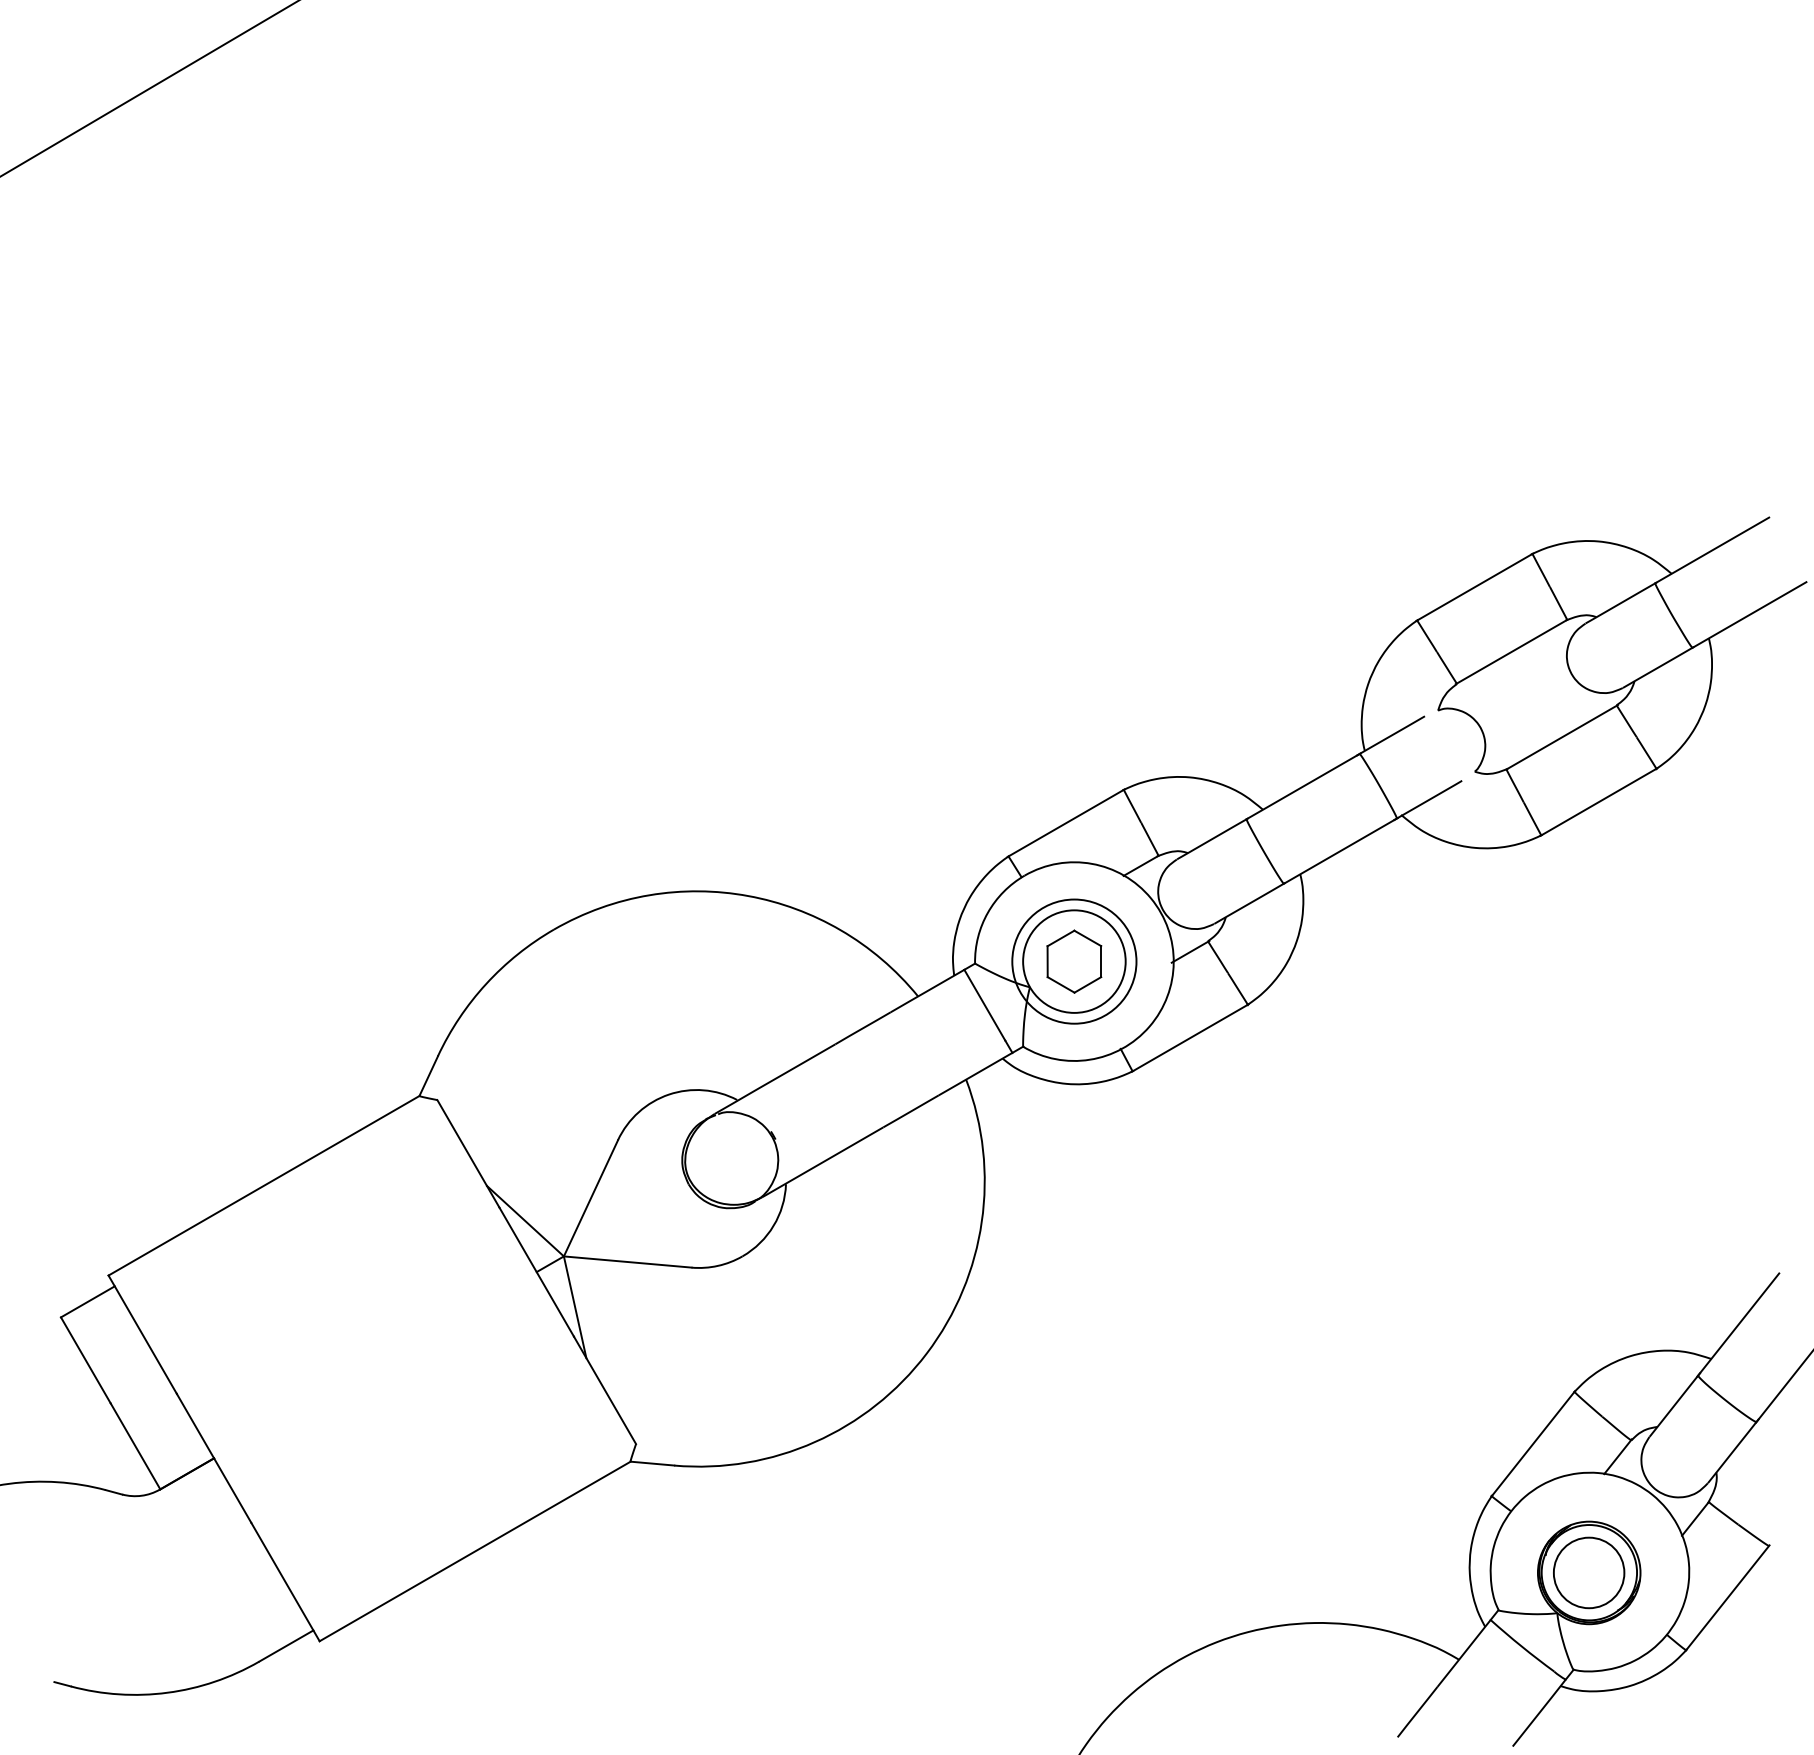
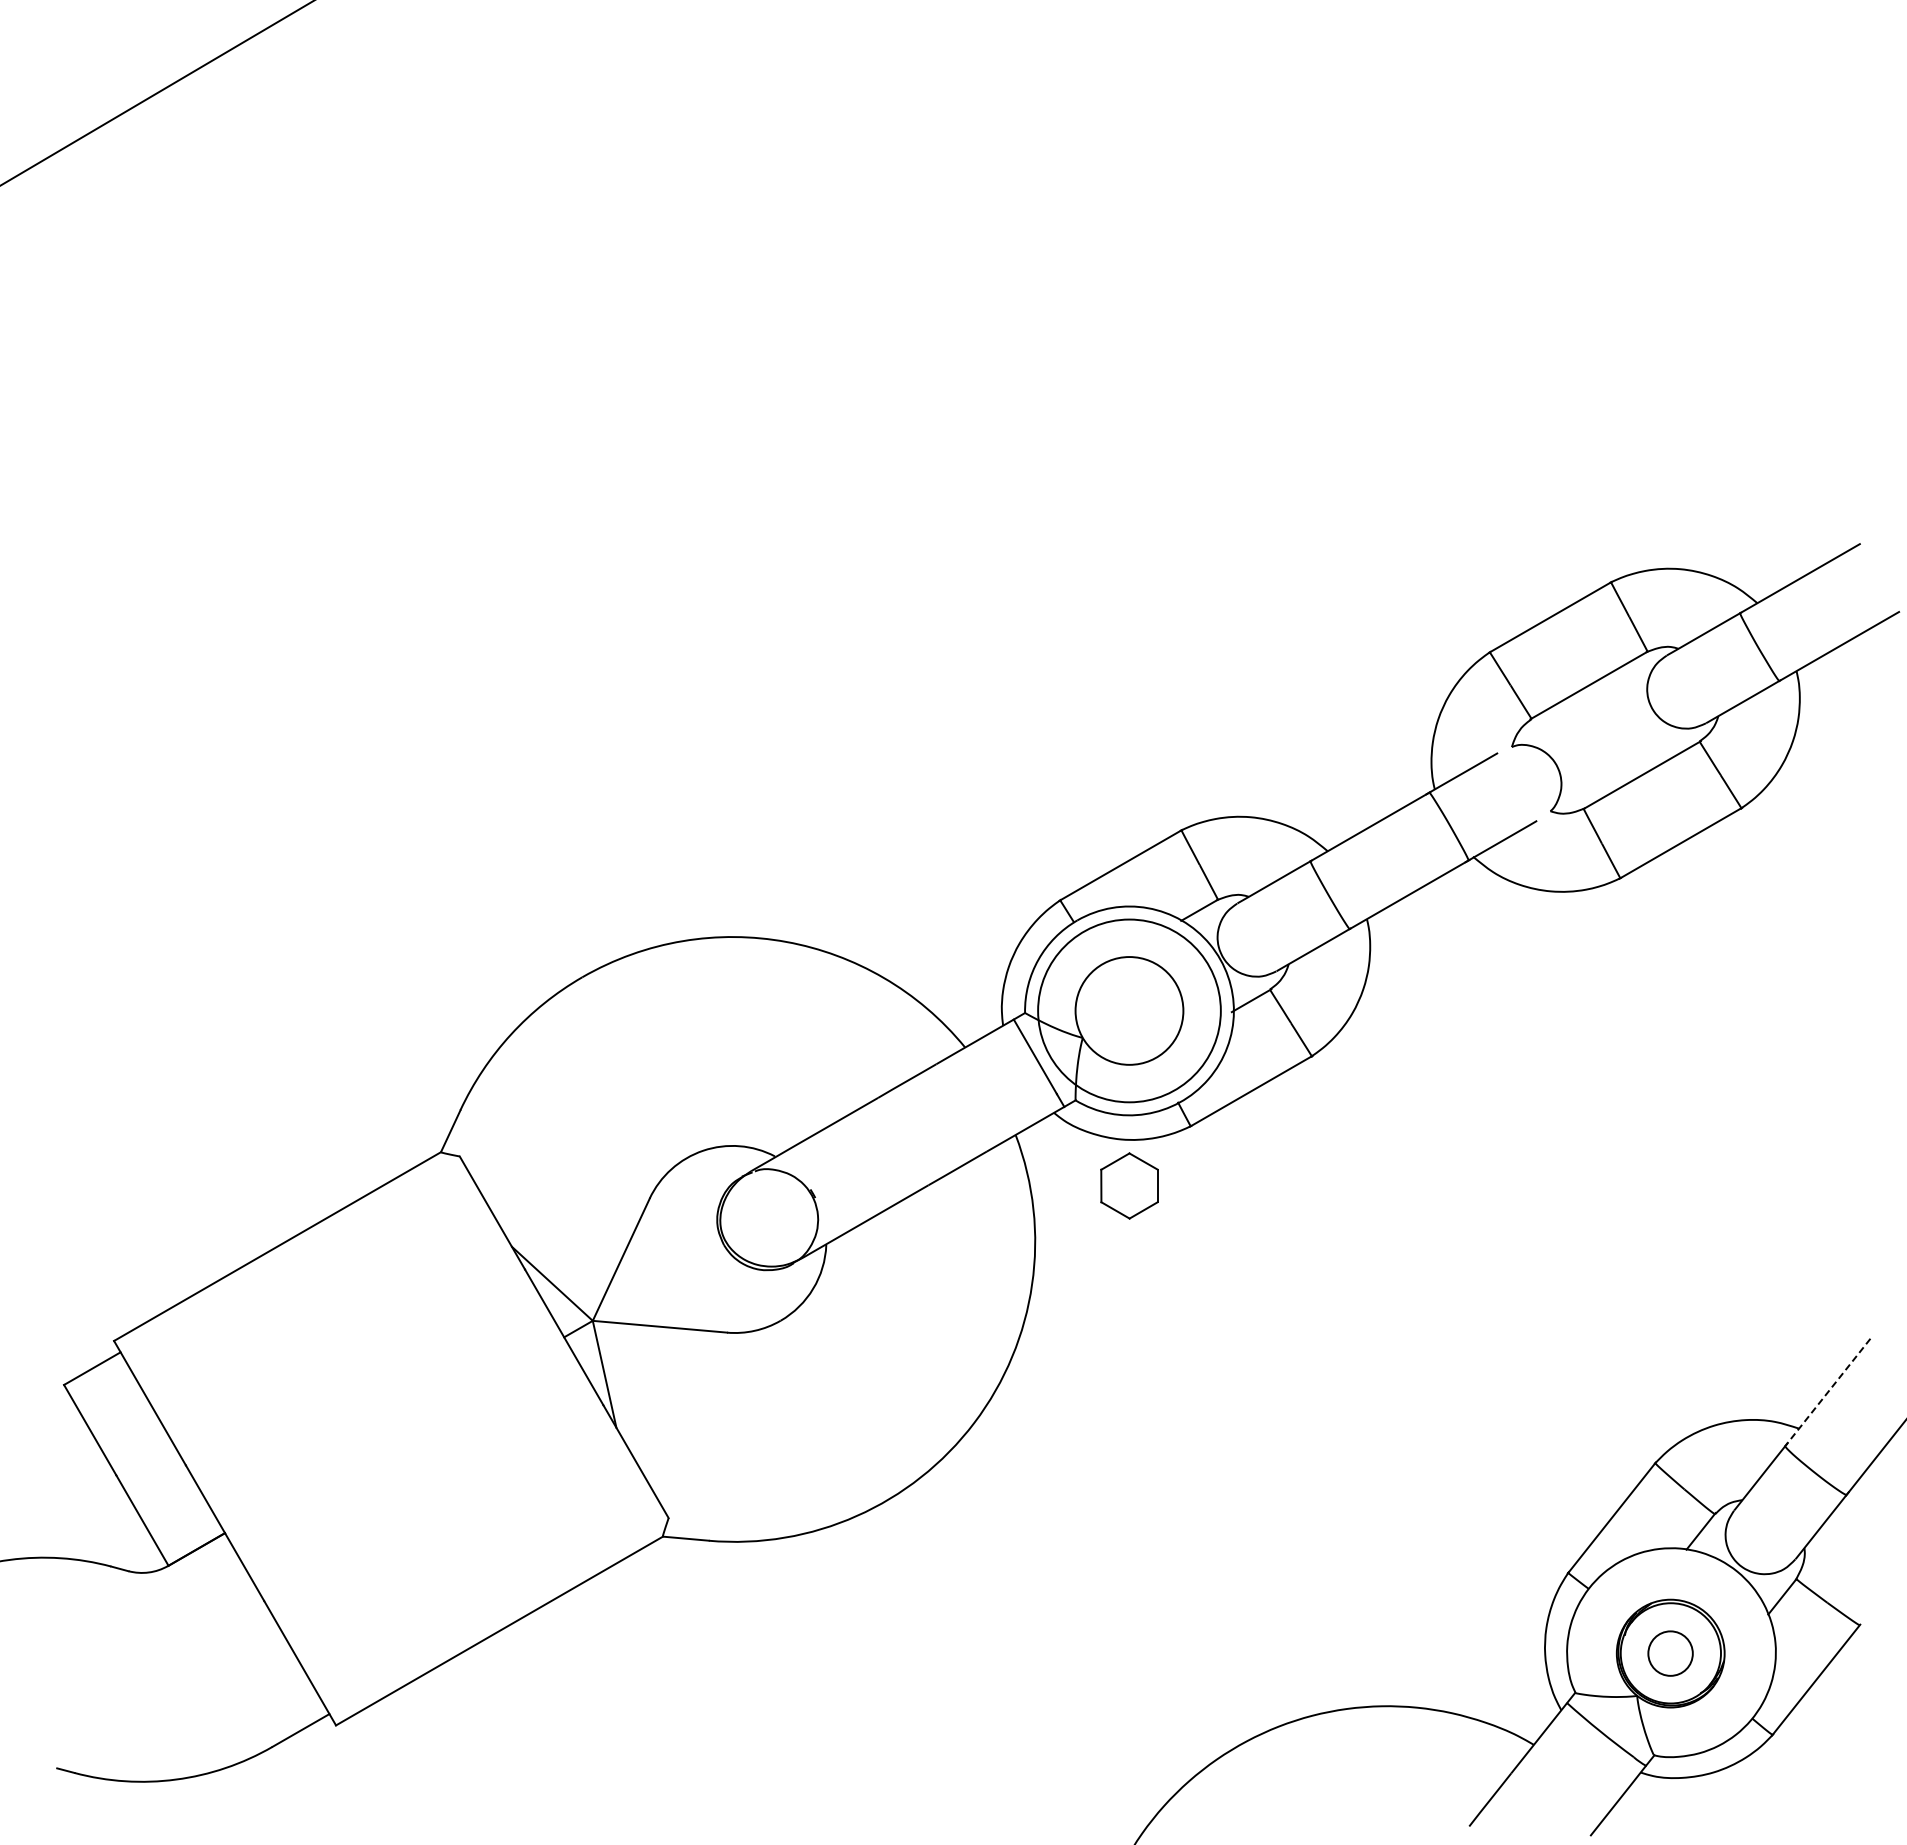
circle: (1074, 961) -> (1129, 1010), size x1.4
part: (1074, 961) -> (1129, 1185), moved
line: (1738, 1325) -> (1827, 1393), solid -> dashed
circle: (1589, 1572) -> (1670, 1653), size x0.6

